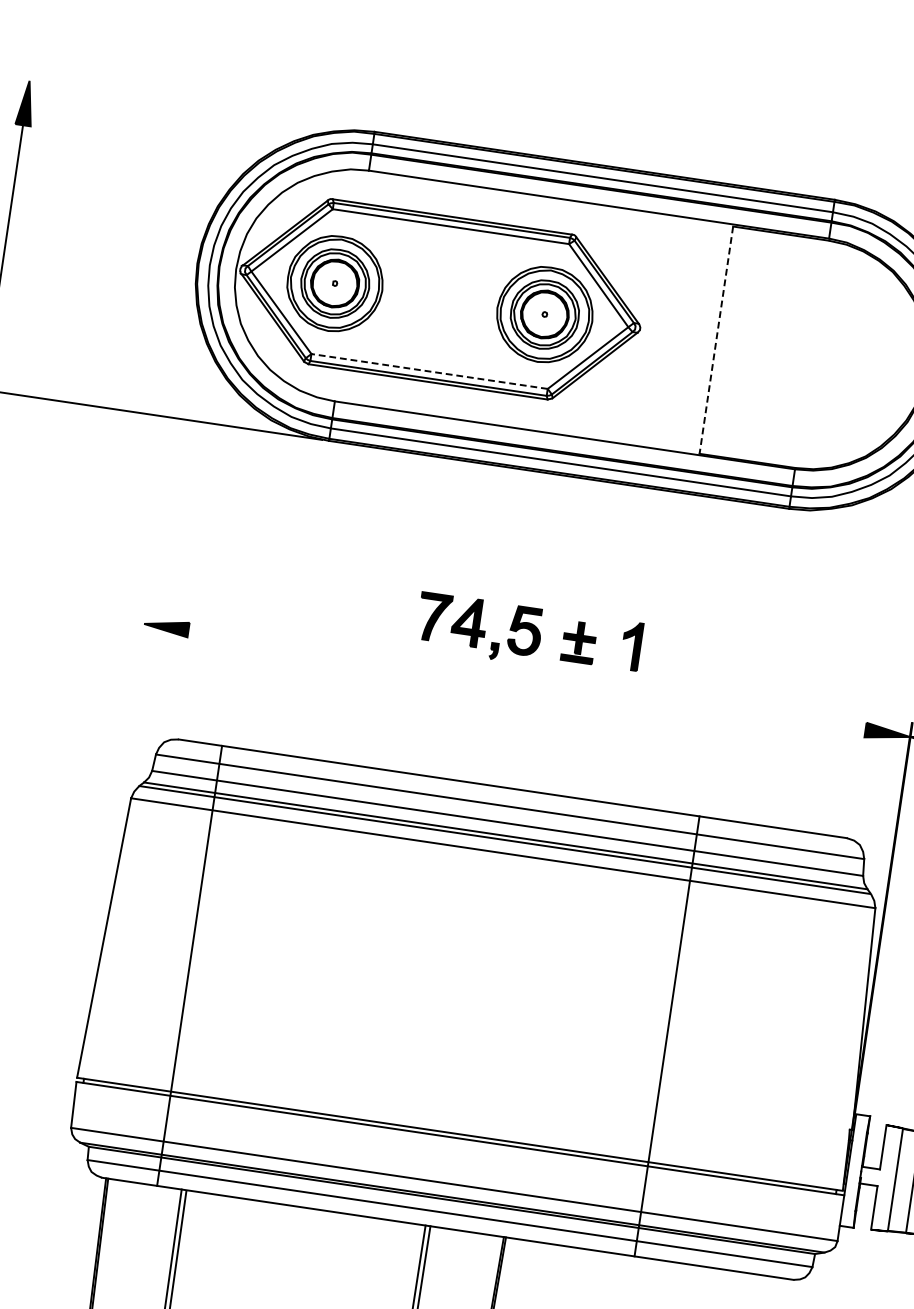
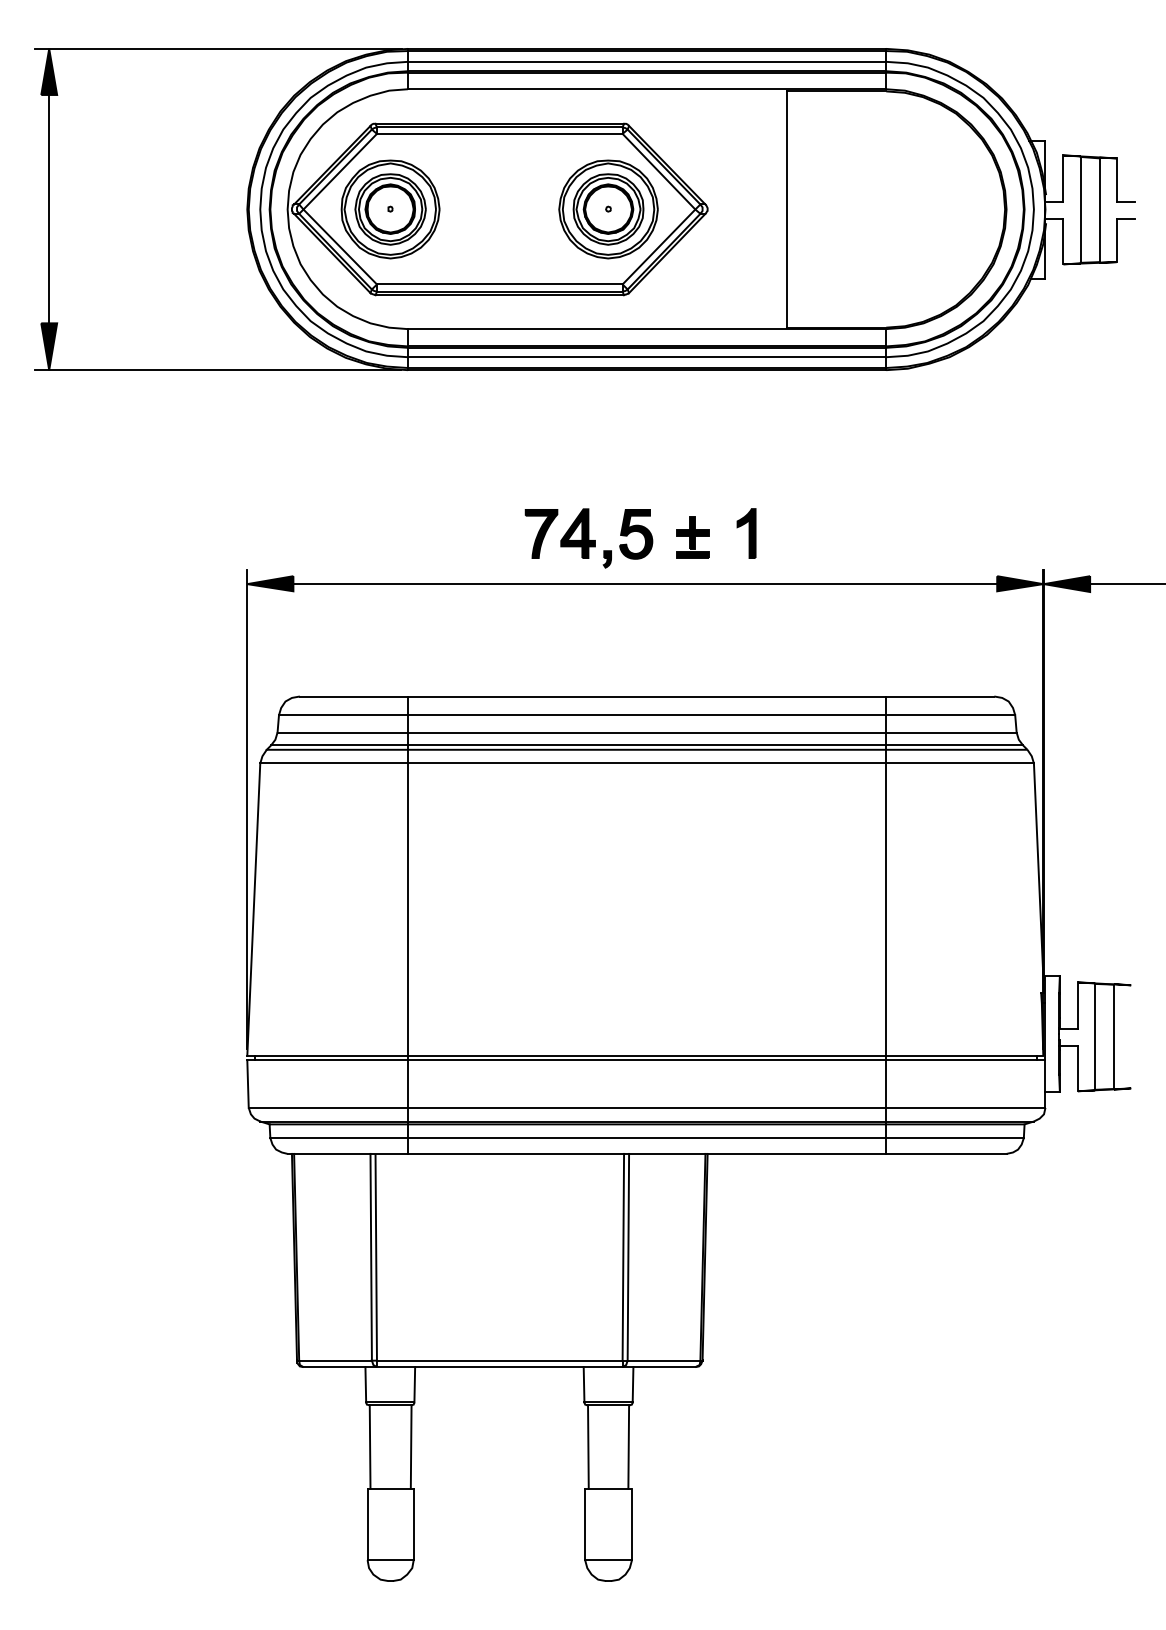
line: (192, 104) -> (218, 48), added
line: (715, 341) -> (786, 210), dashed -> solid
line: (429, 371) -> (499, 284), dashed -> solid
line: (527, 680) -> (645, 584), added
line: (112, 839) -> (247, 808), added
line: (189, 965) -> (407, 924), moved
line: (667, 1035) -> (886, 924), moved

